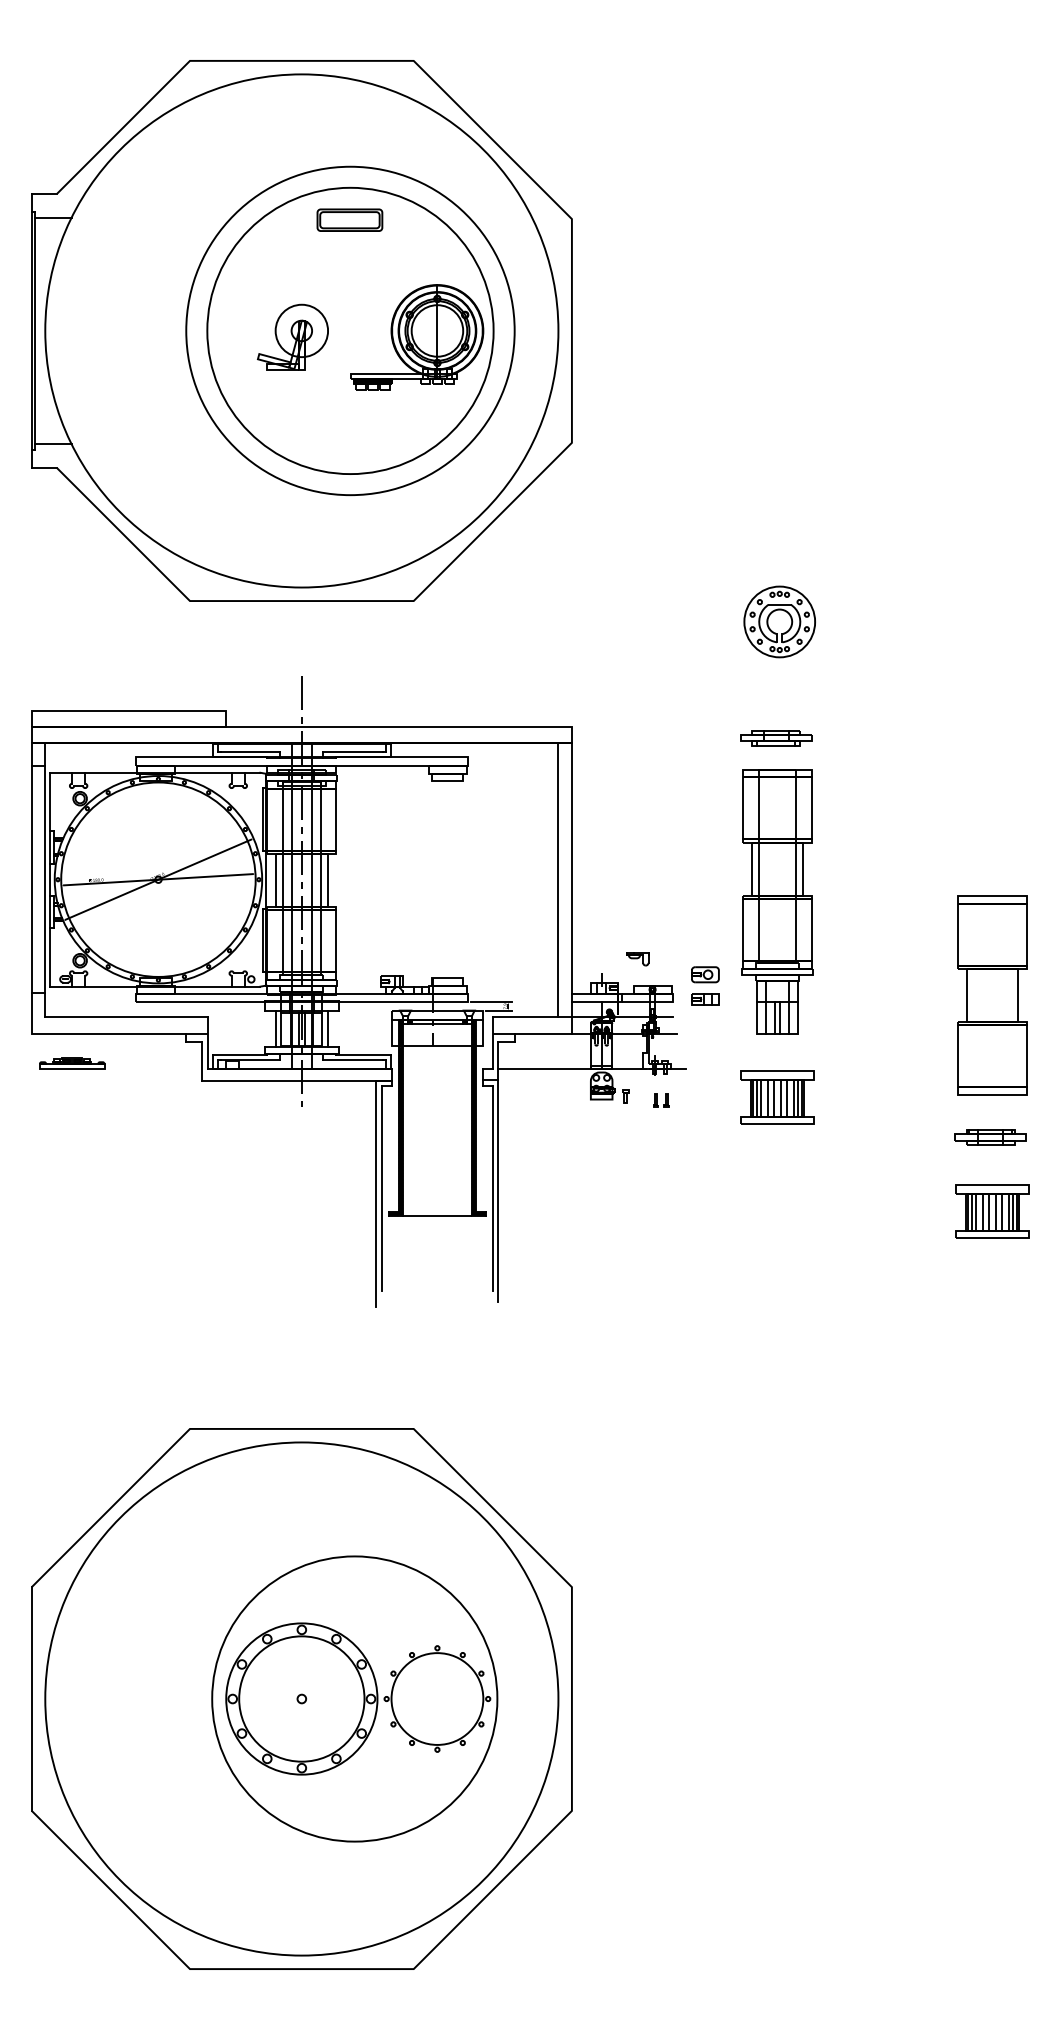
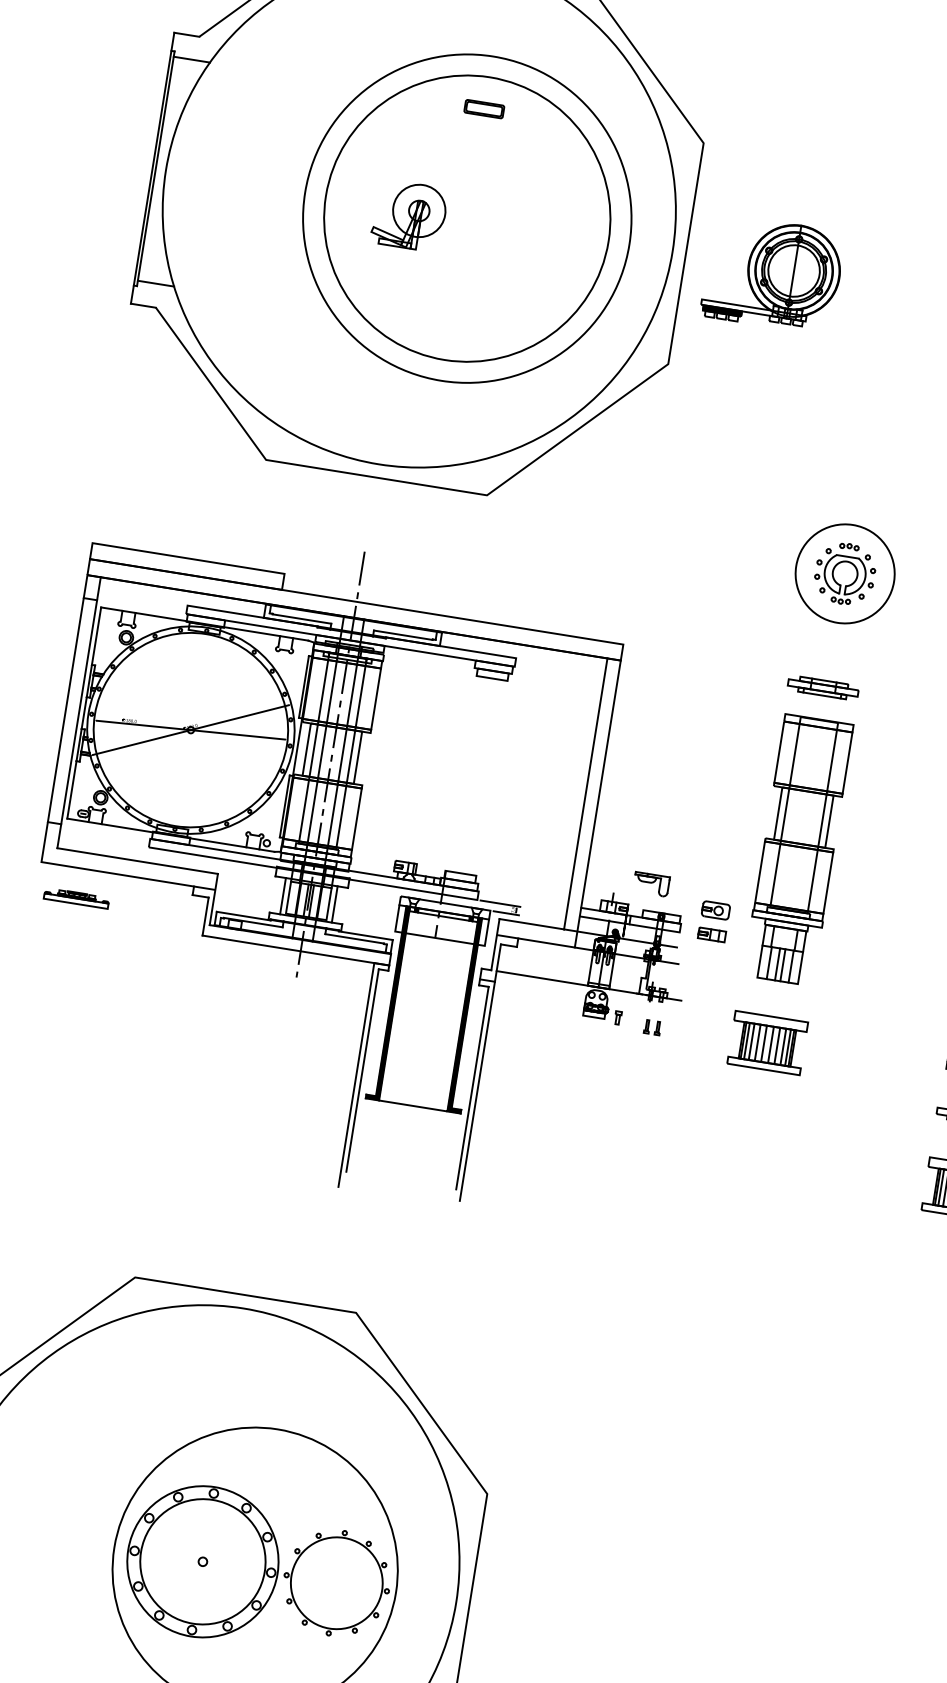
part: (349, 219) -> (483, 108), size x0.6
part: (417, 337) -> (773, 274), moved
circle: (779, 621) -> (844, 573), size x1.4
part: (637, 959) -> (651, 884), size x1.6

